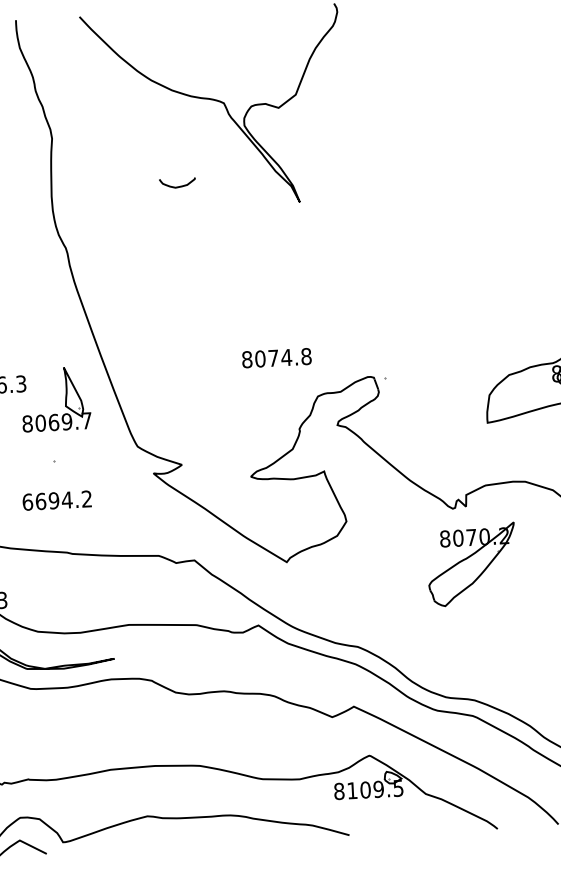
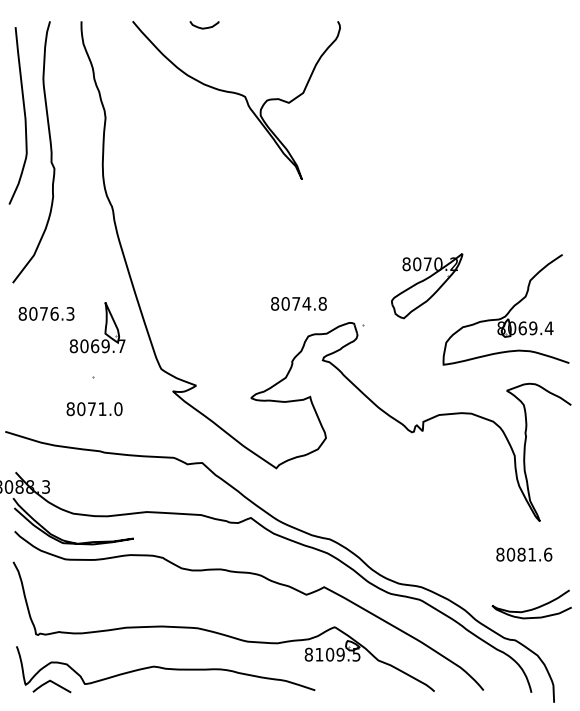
curve: (177, 186) -> (204, 27), moved
text: (276, 357) -> (298, 303), moved
text: (57, 501) -> (94, 409), 6694.2 -> 8071.0
part: (472, 565) -> (427, 286), moved

